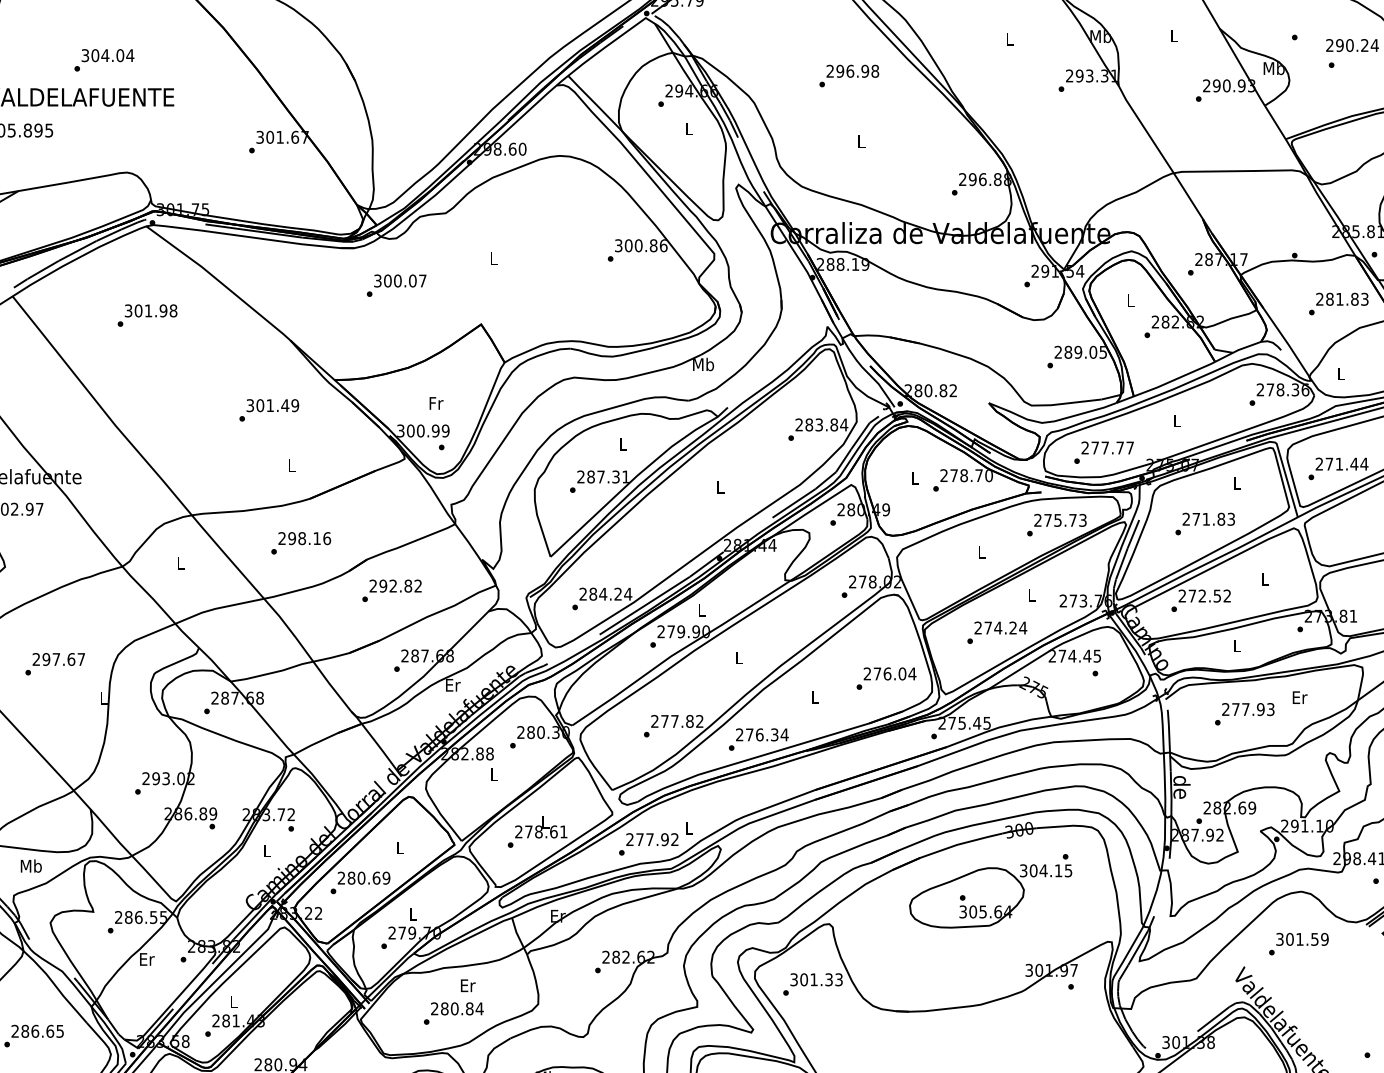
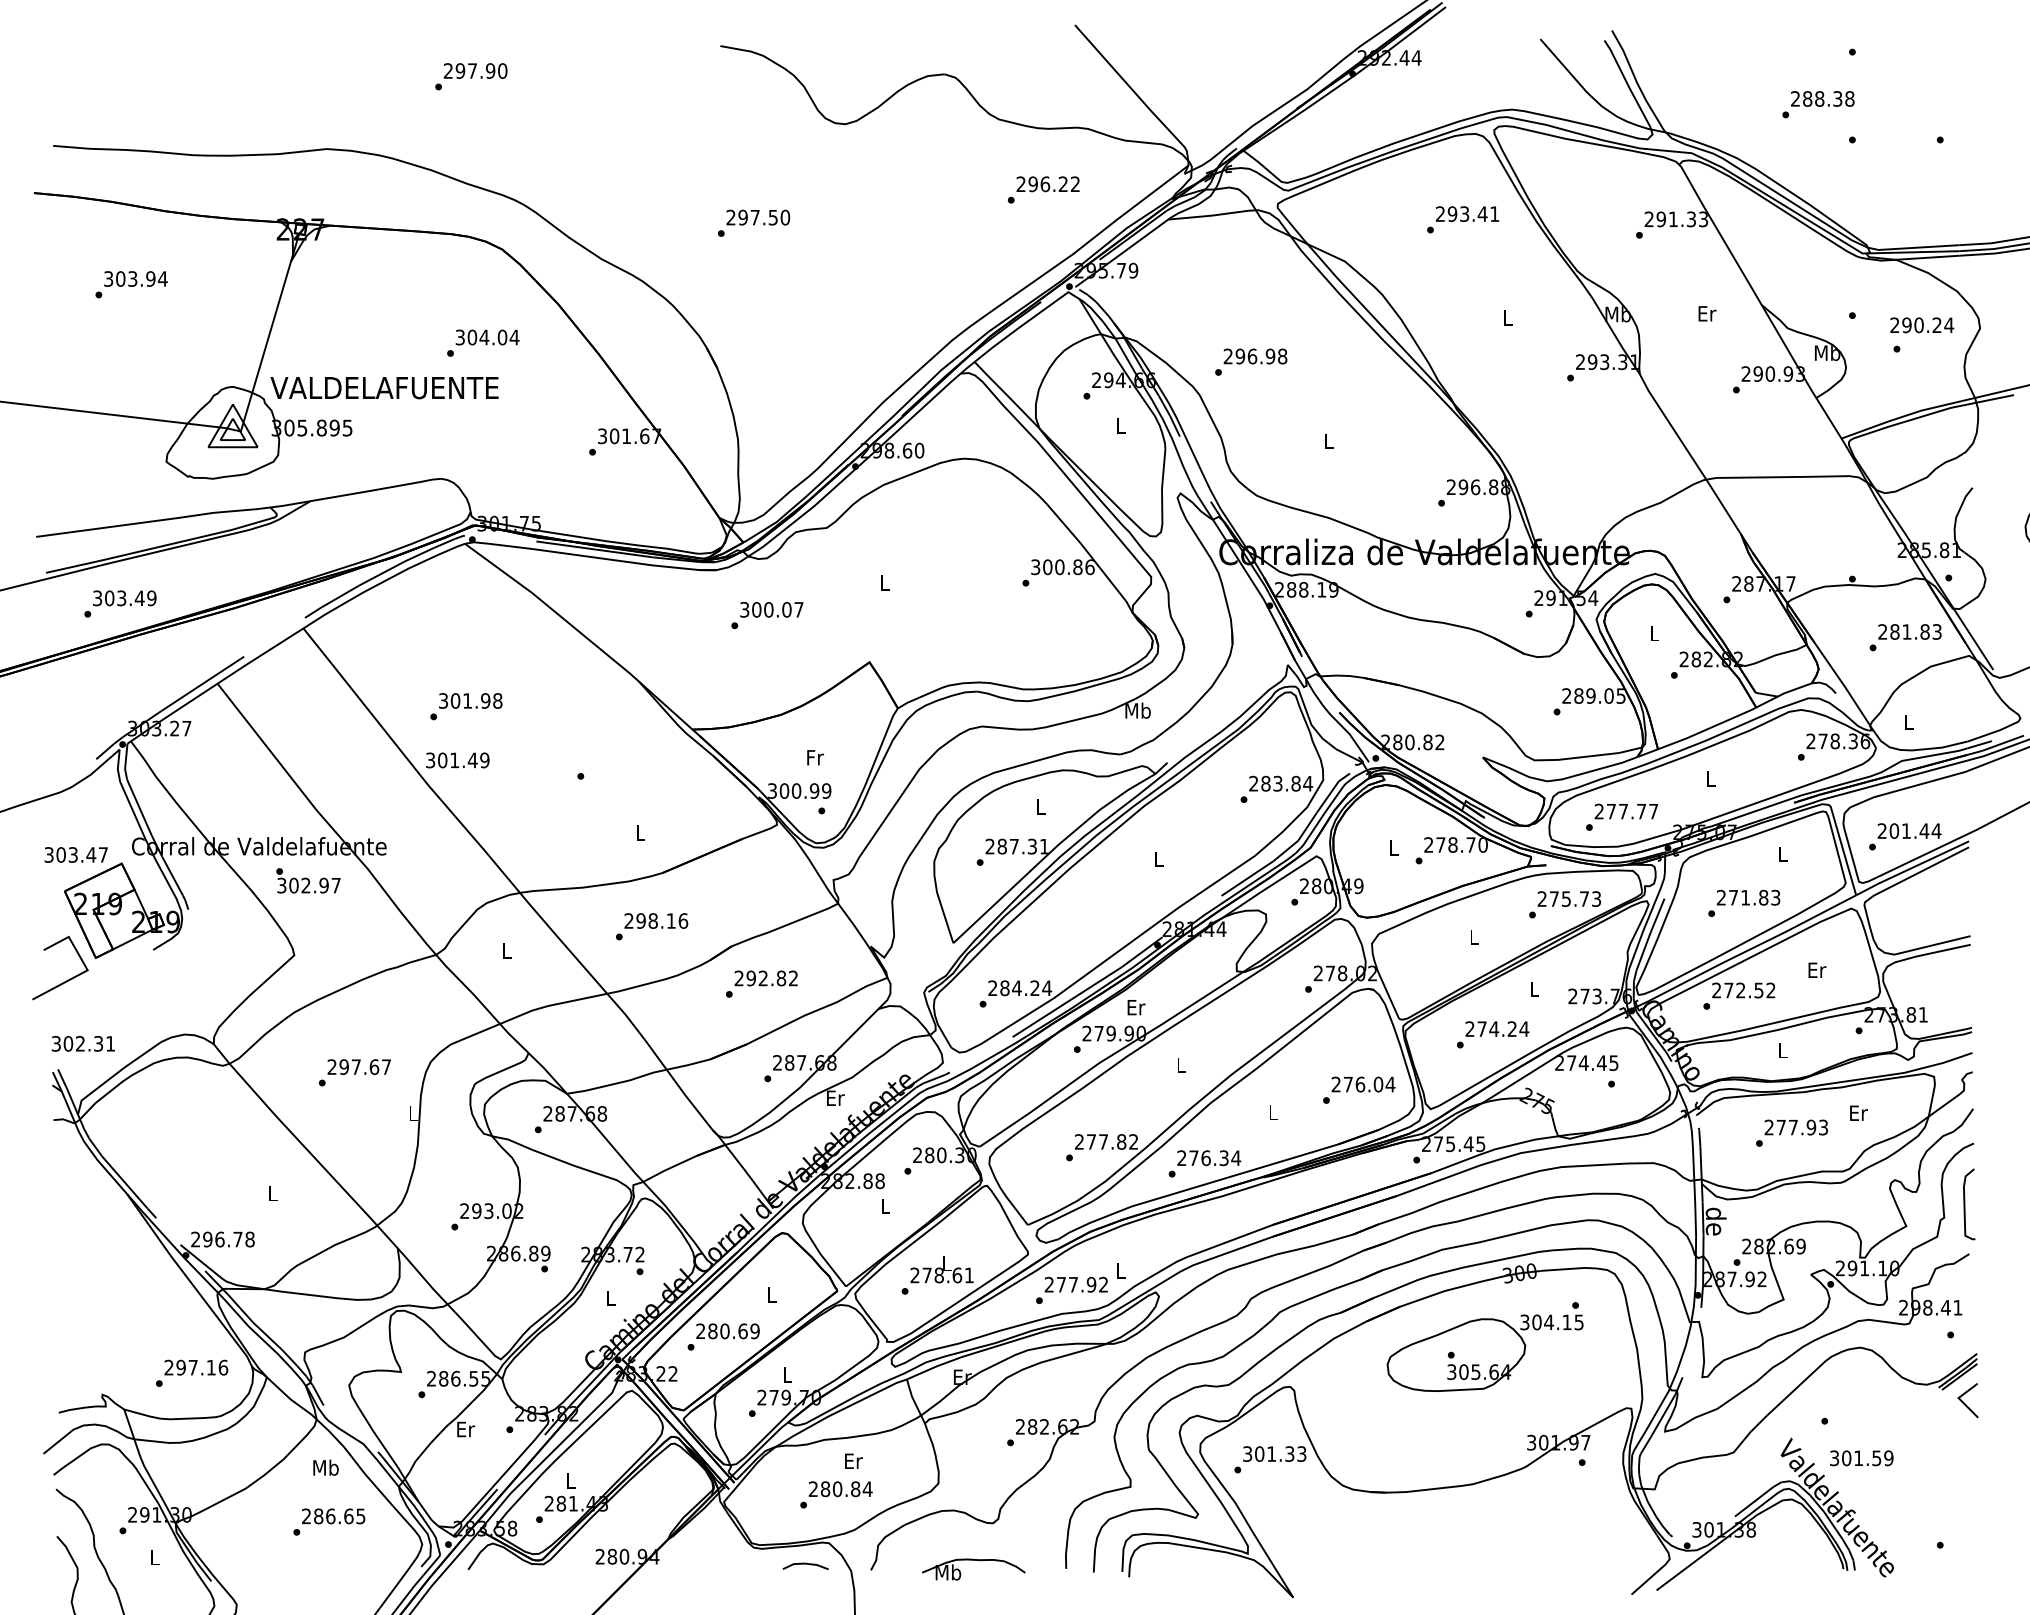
text: (1174, 35) -> (1707, 313), L -> Er
text: (104, 59) -> (483, 342), moved
text: (849, 75) -> (1251, 361), moved
text: (147, 315) -> (466, 706), moved
text: (272, 405) -> (457, 760), moved
text: (1329, 464) -> (1894, 831), 271.44 -> 201.44
text: (1265, 578) -> (1817, 969), L -> Er
text: (702, 610) -> (1136, 1007), L -> Er
text: (30, 865) -> (325, 1467), moved
text: (1302, 939) -> (1861, 1458), moved

